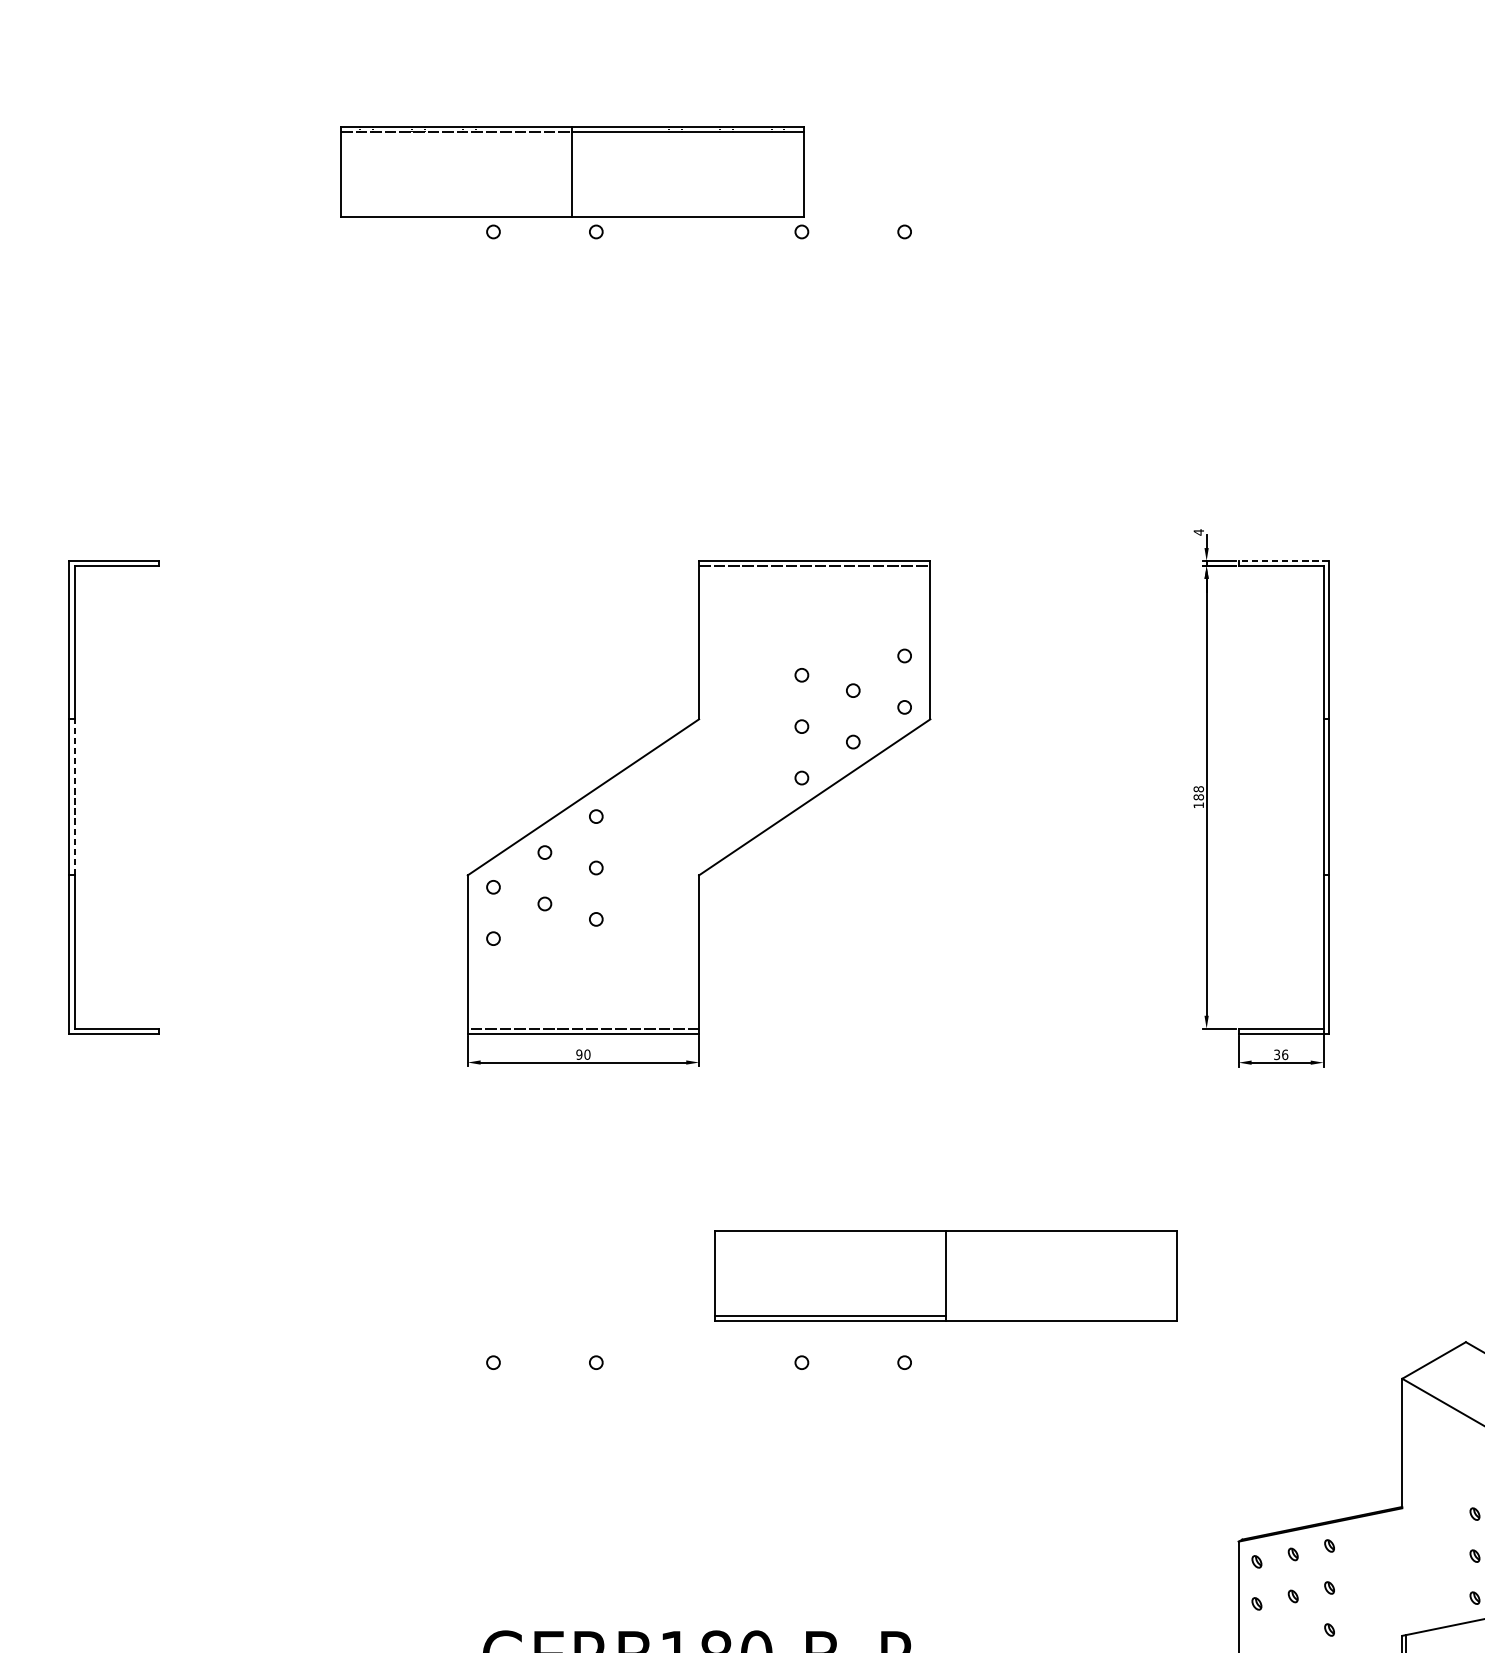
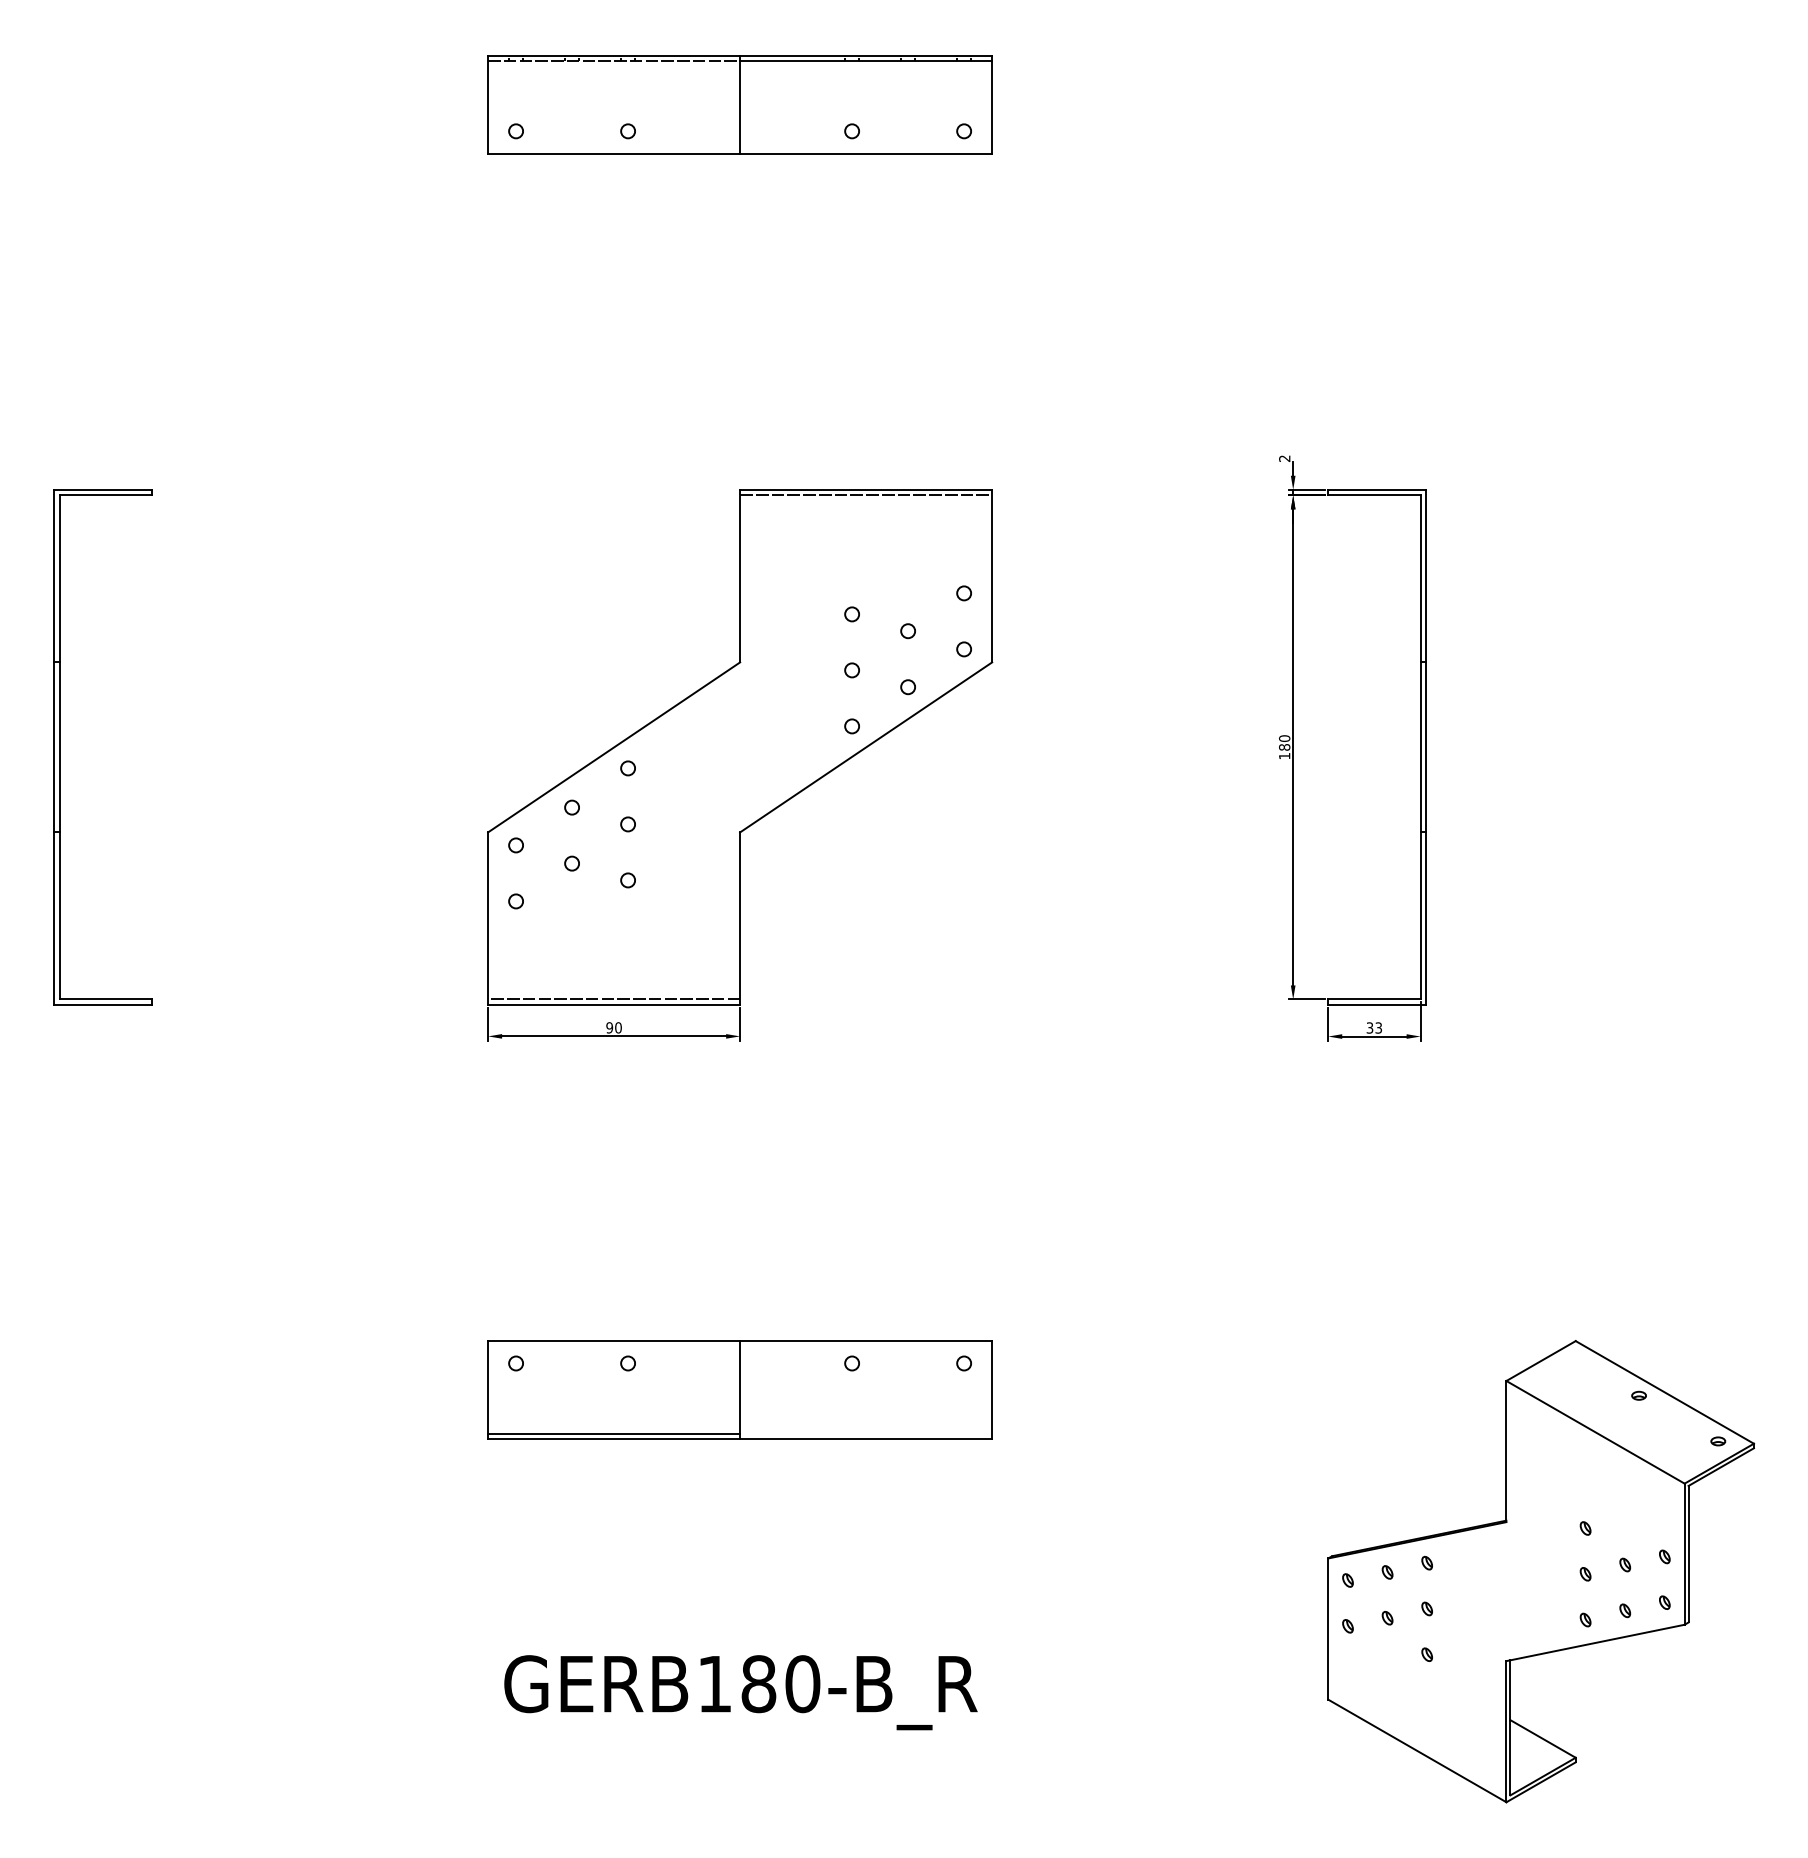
part: (571, 171) -> (739, 104), moved
text: (1198, 532) -> (1284, 458), 4 -> 2
line: (1283, 560) -> (1376, 489), dashed -> solid
text: (1198, 789) -> (1284, 738), 188 -> 180
line: (74, 796) -> (59, 746), dashed -> solid
text: (1284, 1054) -> (1378, 1027), 36 -> 33
part: (945, 1275) -> (739, 1389), moved

